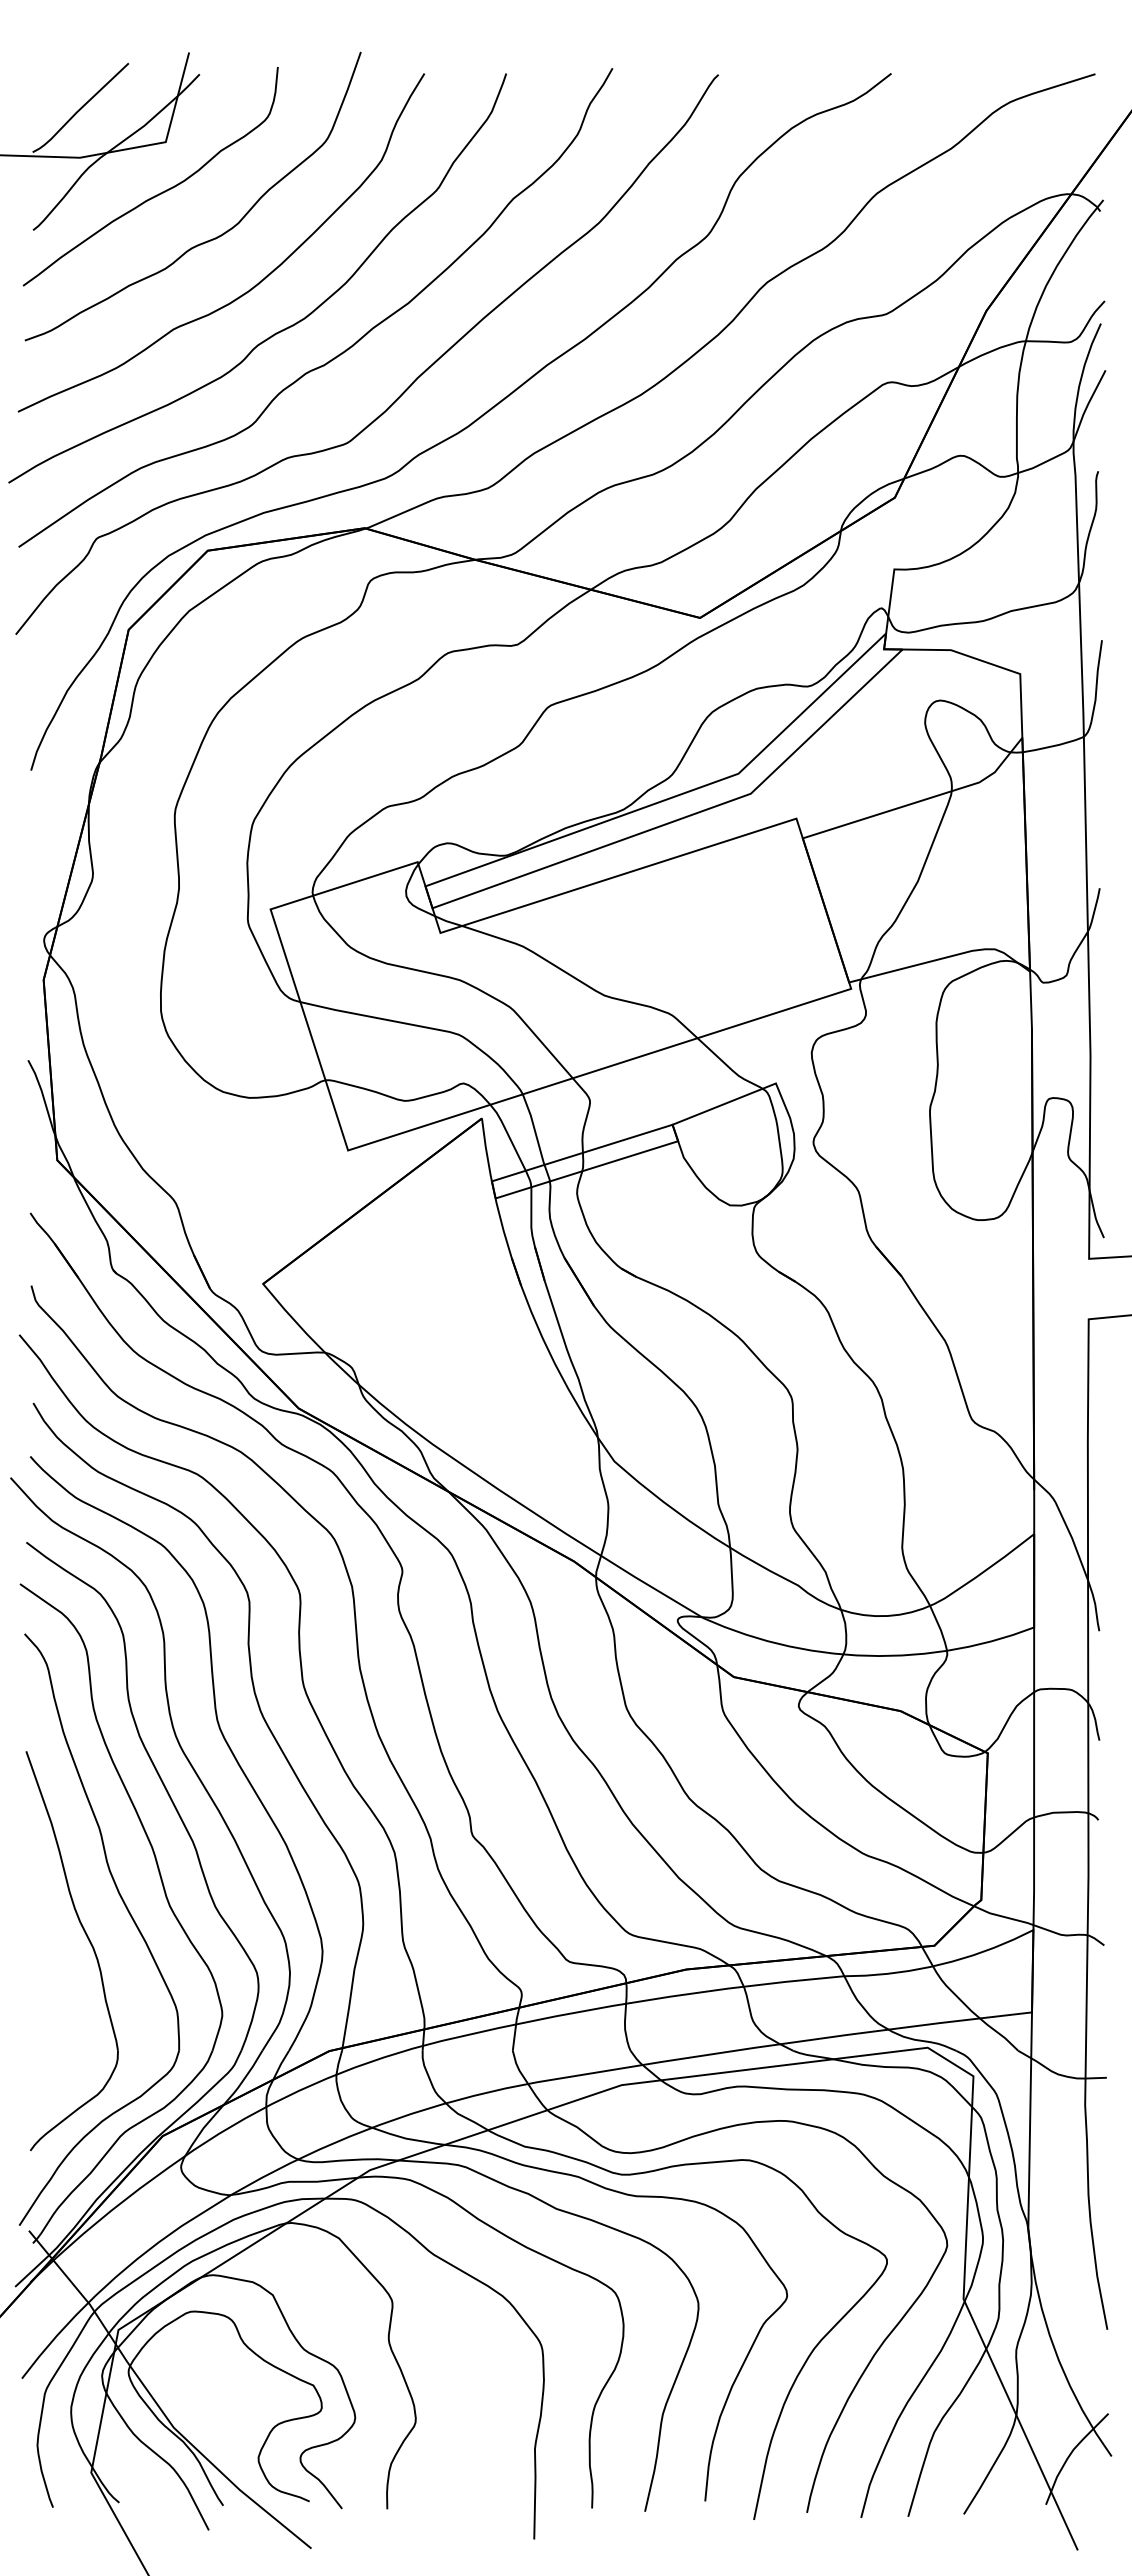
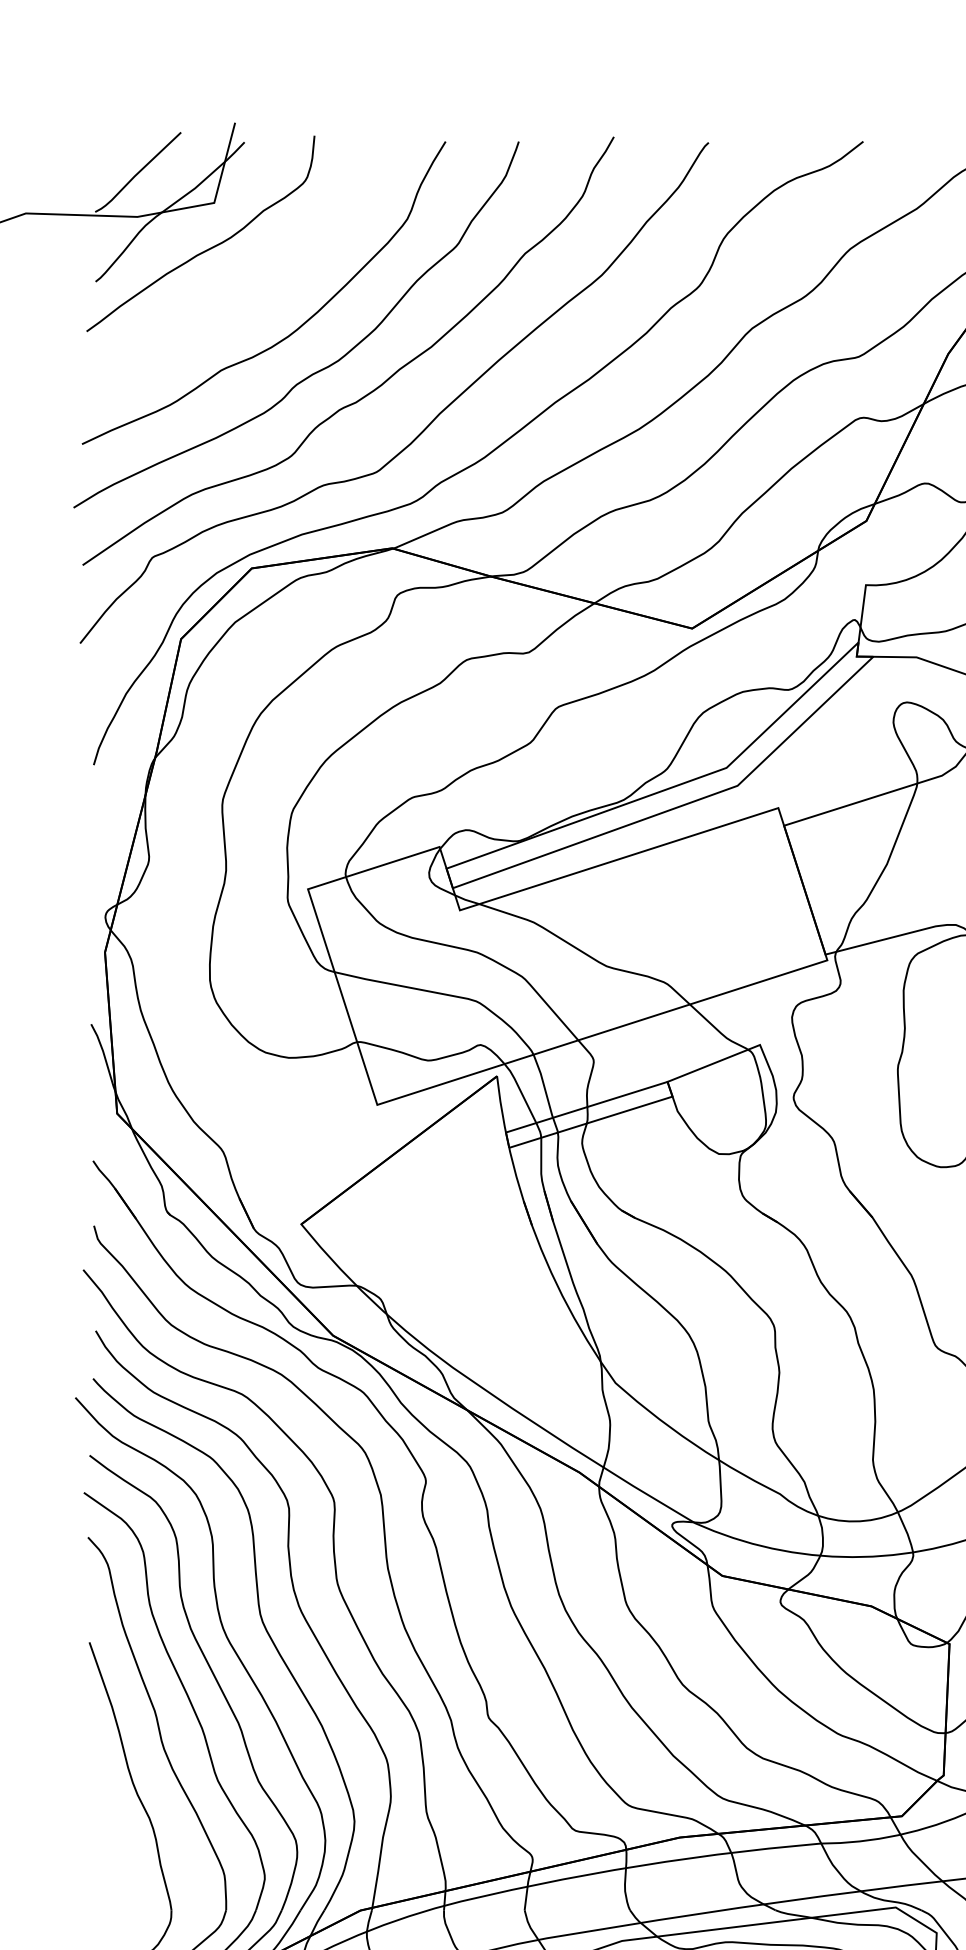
curve: (209, 239) -> (253, 290), removed

